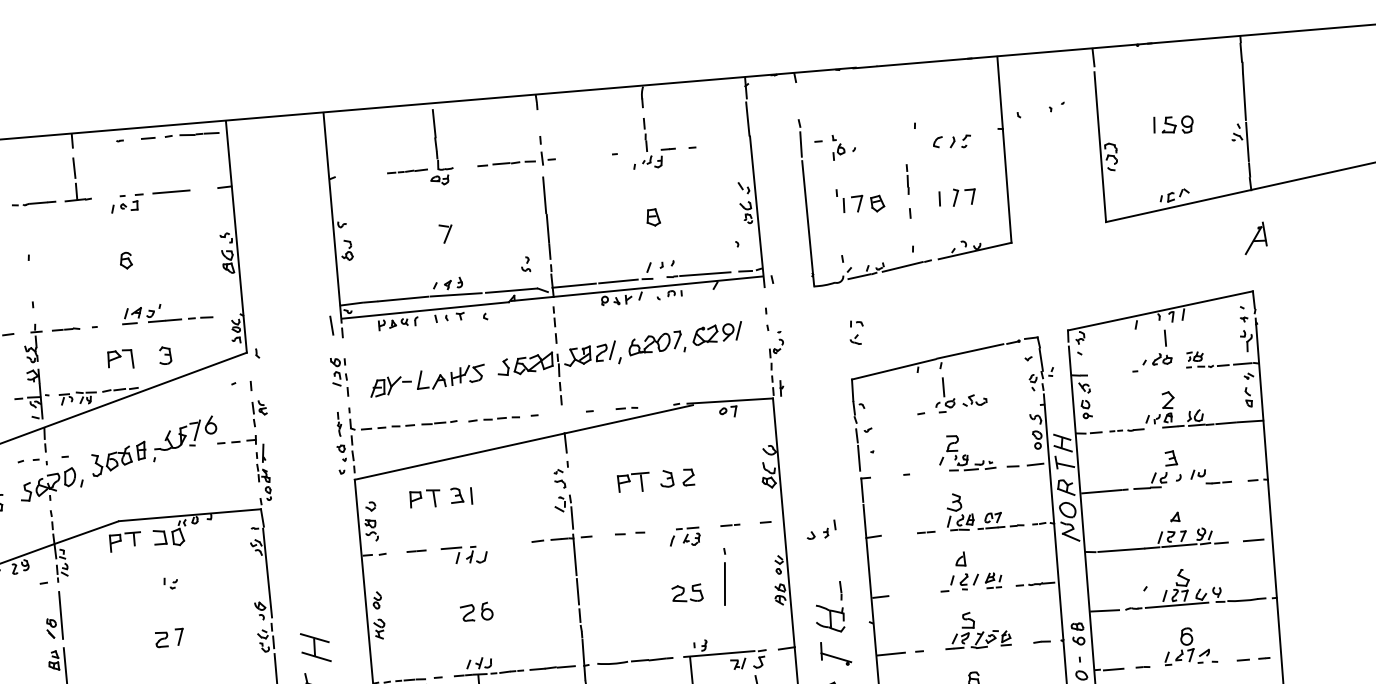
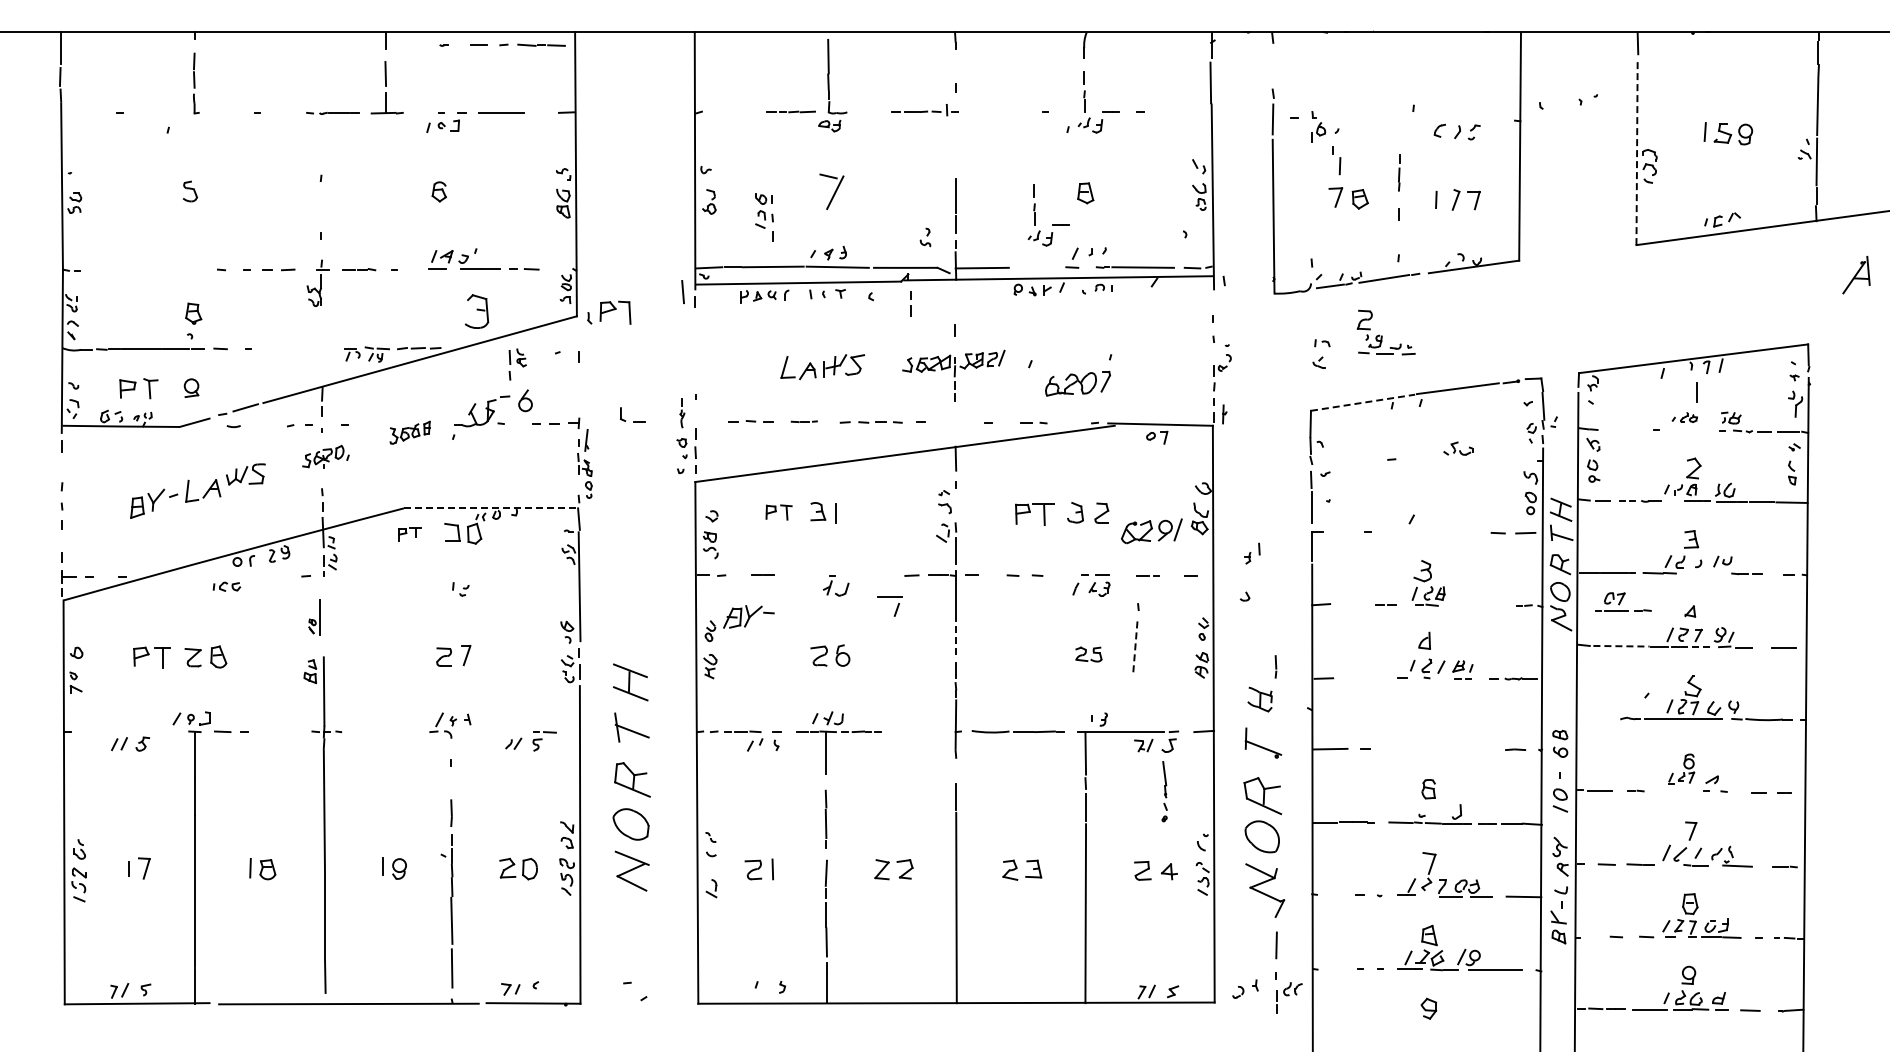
line: (1100, 147) -> (1637, 153), solid -> dashed
part: (516, 160) -> (924, 109), size x0.7
line: (544, 194) -> (955, 154), removed
part: (840, 201) -> (1336, 160), moved
part: (445, 233) -> (831, 191), size x1.6
part: (1255, 238) -> (1856, 275), moved
part: (628, 245) -> (1052, 224), added
line: (618, 281) -> (1036, 267), removed
line: (554, 318) -> (910, 305), moved
part: (717, 333) -> (1151, 531), moved
part: (654, 343) -> (1077, 383), moved
part: (165, 355) -> (477, 311), size x1.6
part: (120, 359) -> (615, 312), moved
part: (1157, 359) -> (1684, 417), size x0.7
line: (894, 369) -> (1363, 402), solid -> dashed
part: (558, 375) -> (953, 375), size x0.7
part: (339, 377) -> (764, 217), moved
part: (390, 385) -> (748, 616), moved
part: (31, 394) -> (310, 345), removed
part: (944, 395) -> (1422, 439), removed
part: (259, 413) -> (517, 364), moved
part: (439, 422) -> (804, 421), size x0.6
part: (361, 429) -> (633, 421), moved
line: (197, 430) -> (508, 405), removed
part: (970, 452) -> (1385, 332), moved
part: (118, 458) -> (409, 432), size x0.6
part: (51, 484) -> (325, 456), size x0.6
part: (424, 498) -> (778, 512), size x0.7
line: (190, 515) -> (491, 508), solid -> dashed
part: (1000, 519) -> (1623, 601), moved
part: (829, 528) -> (1252, 553), moved
part: (125, 542) -> (409, 534), size x0.6
line: (1183, 545) -> (1697, 646), solid -> dashed
line: (1122, 550) -> (1622, 646), solid -> dashed
part: (457, 556) -> (896, 607), moved
line: (725, 583) -> (1135, 646), solid -> dashed
line: (577, 591) -> (955, 641), solid -> dashed
part: (687, 593) -> (1088, 654), size x0.7
line: (1105, 610) -> (1595, 717), removed
part: (53, 616) -> (314, 617), size x0.6
part: (829, 618) -> (1259, 699), size x0.7
part: (976, 629) -> (1437, 728), removed
part: (1178, 646) -> (1681, 769), size x0.7
line: (552, 668) -> (916, 731), removed

